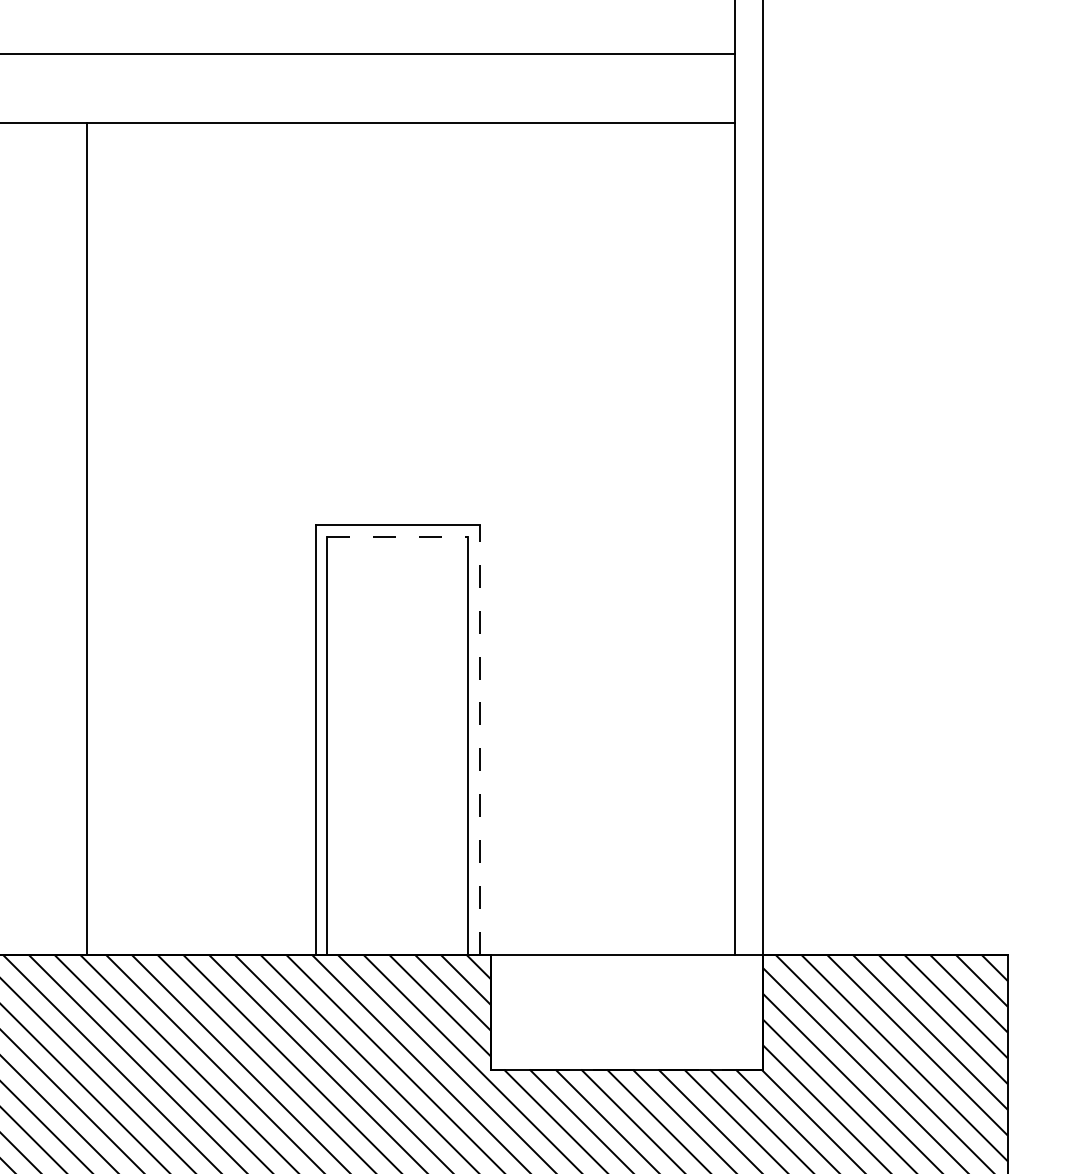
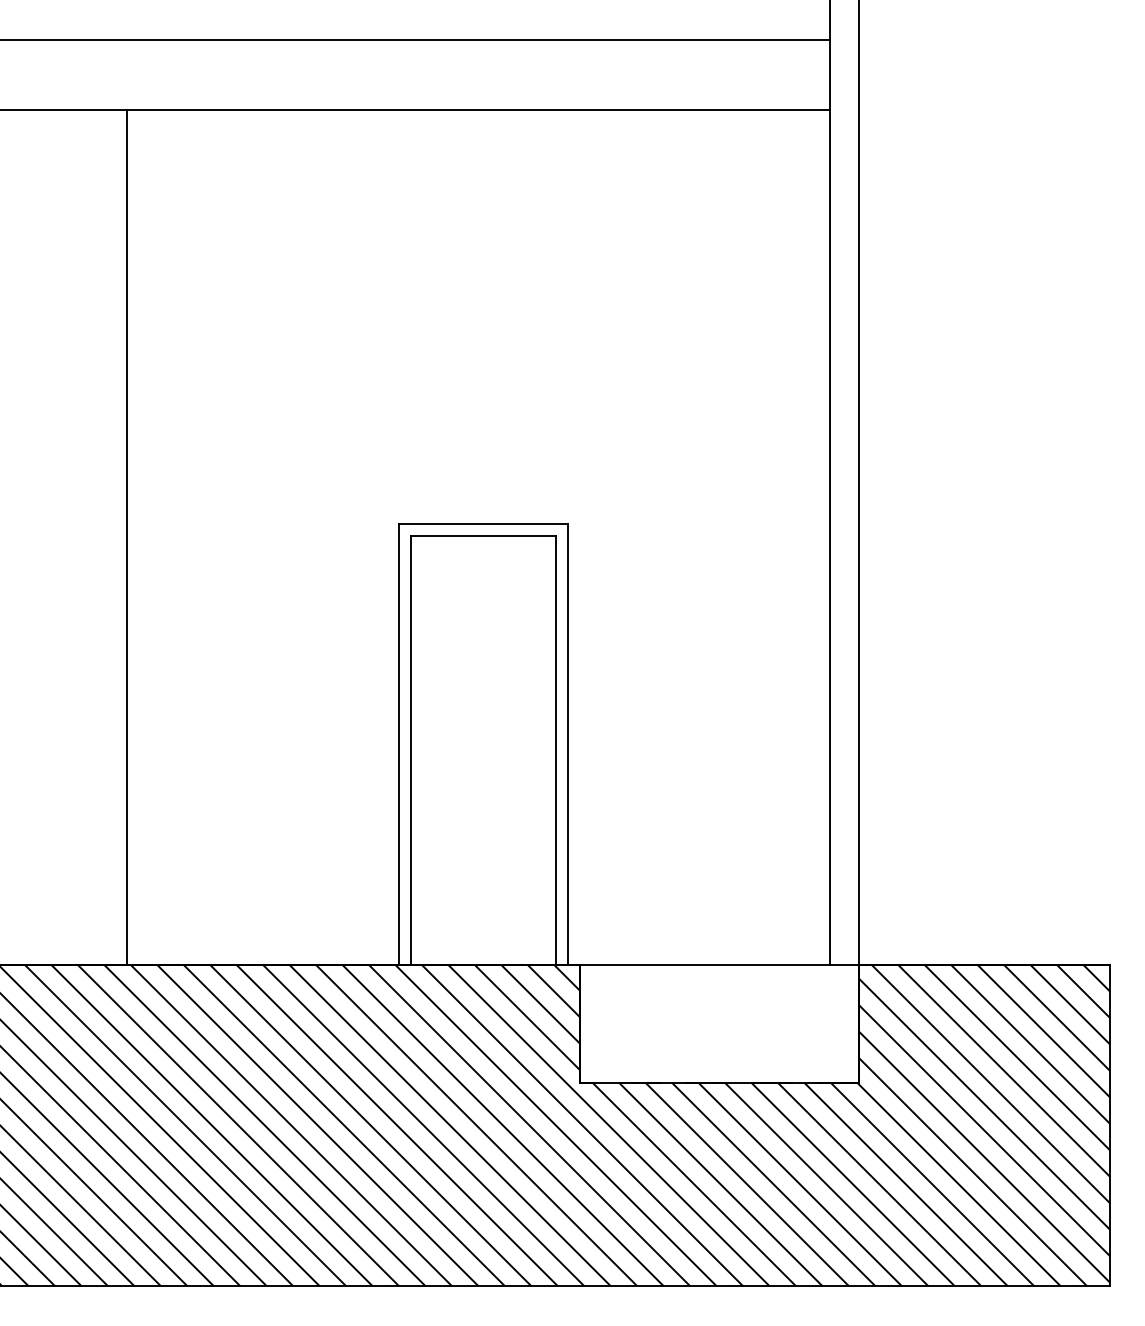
line: (398, 536) -> (484, 535), dashed -> solid
line: (87, 538) -> (126, 537), moved
line: (479, 740) -> (567, 744), dashed -> solid

